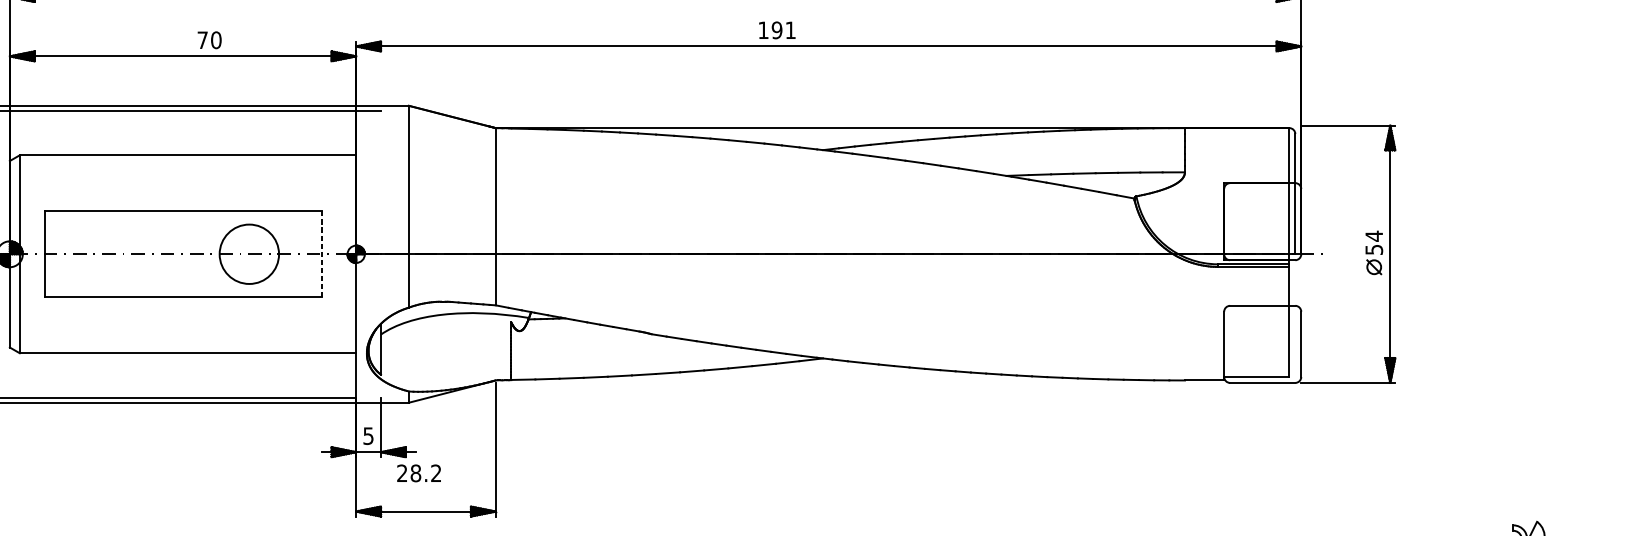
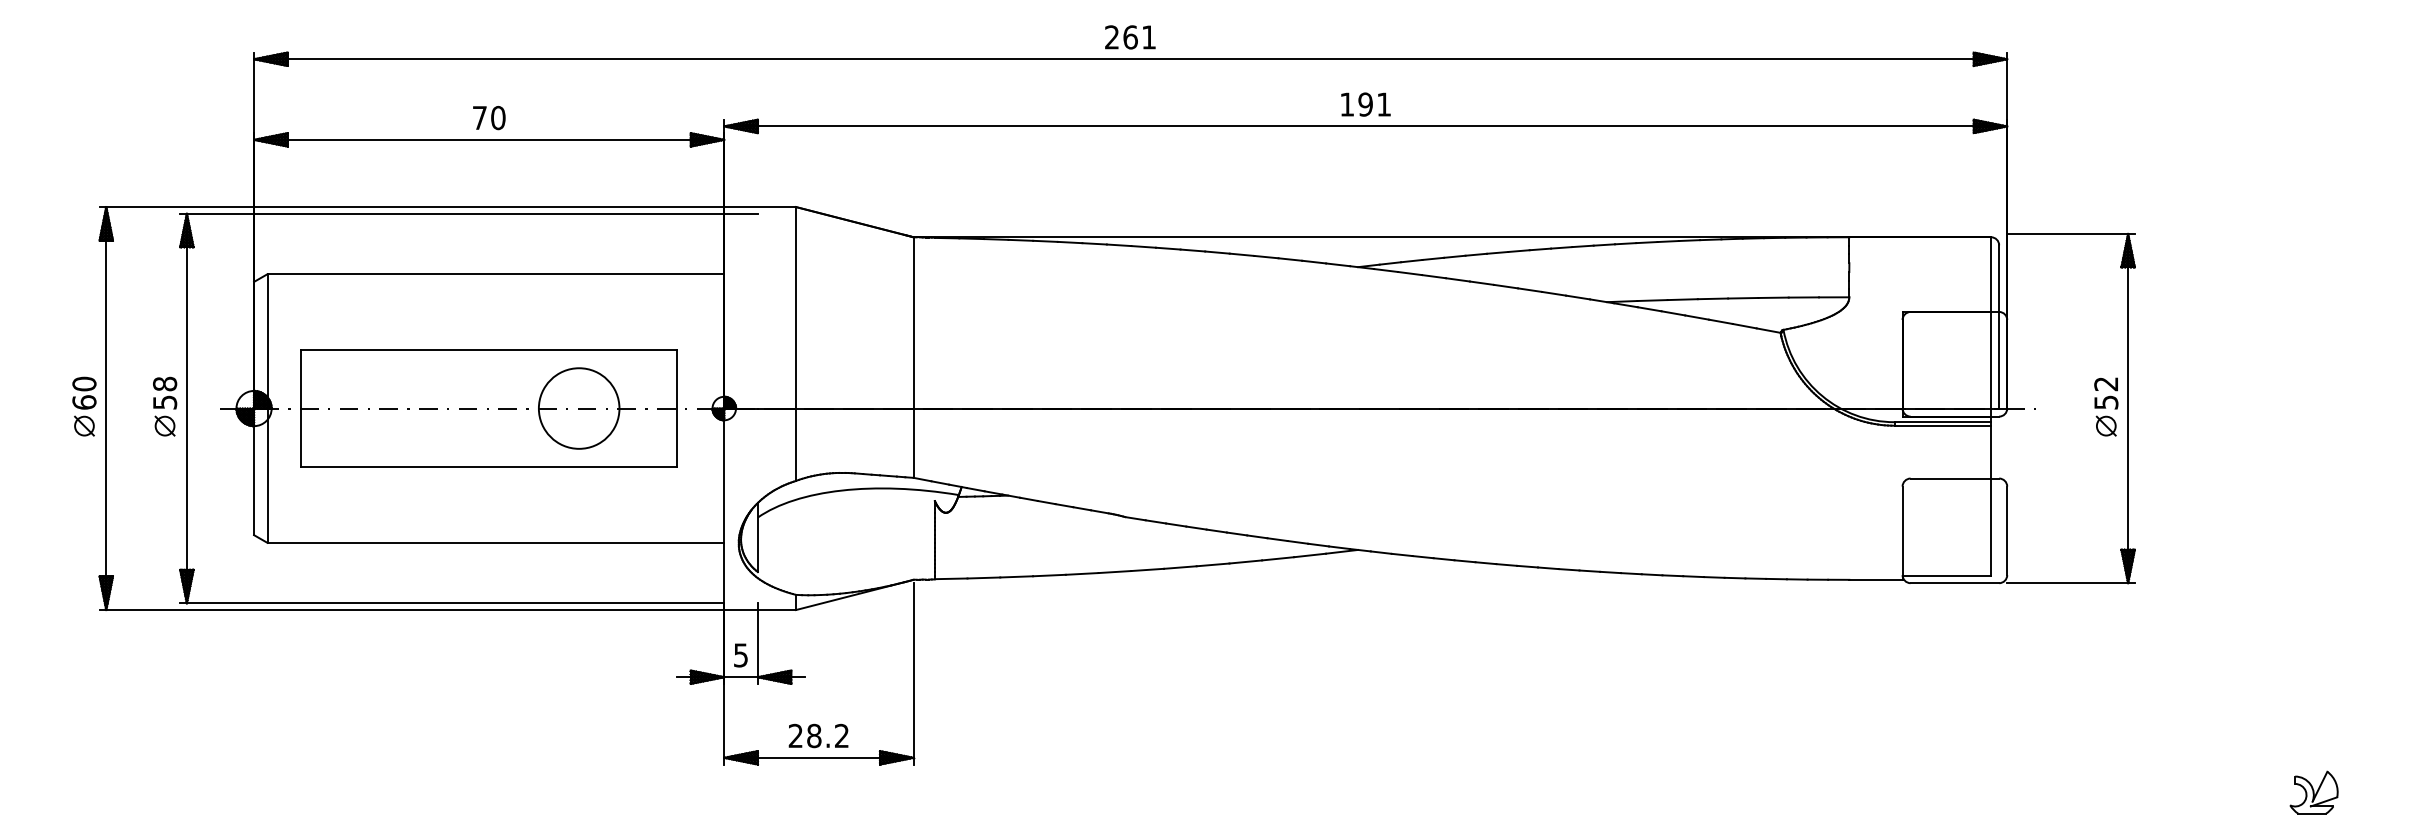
text: (777, 30) -> (1365, 104), moved
text: (209, 40) -> (489, 118), moved
text: (1373, 235) -> (2105, 383), 54 -> 52
line: (321, 254) -> (677, 408), dashed -> solid
text: (419, 473) -> (818, 735), moved

